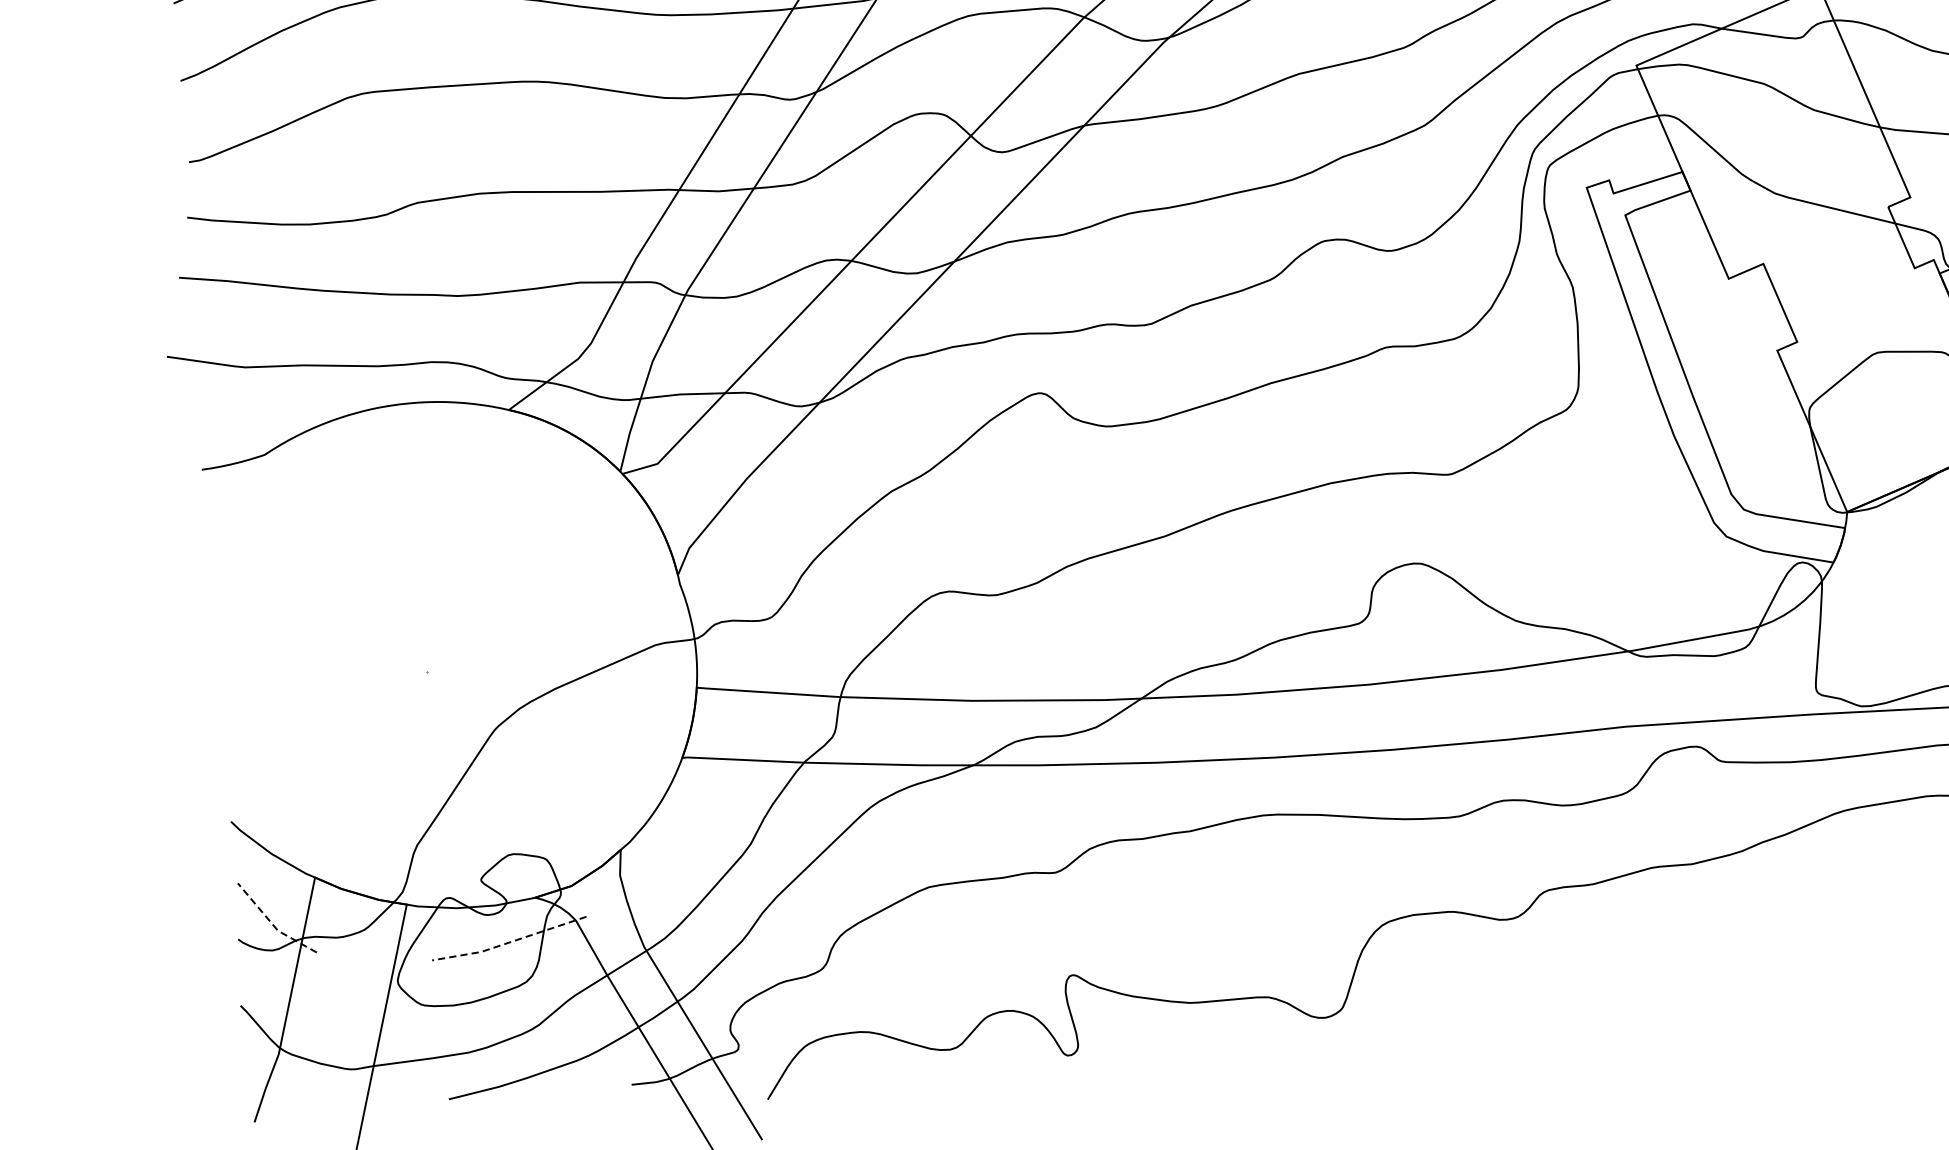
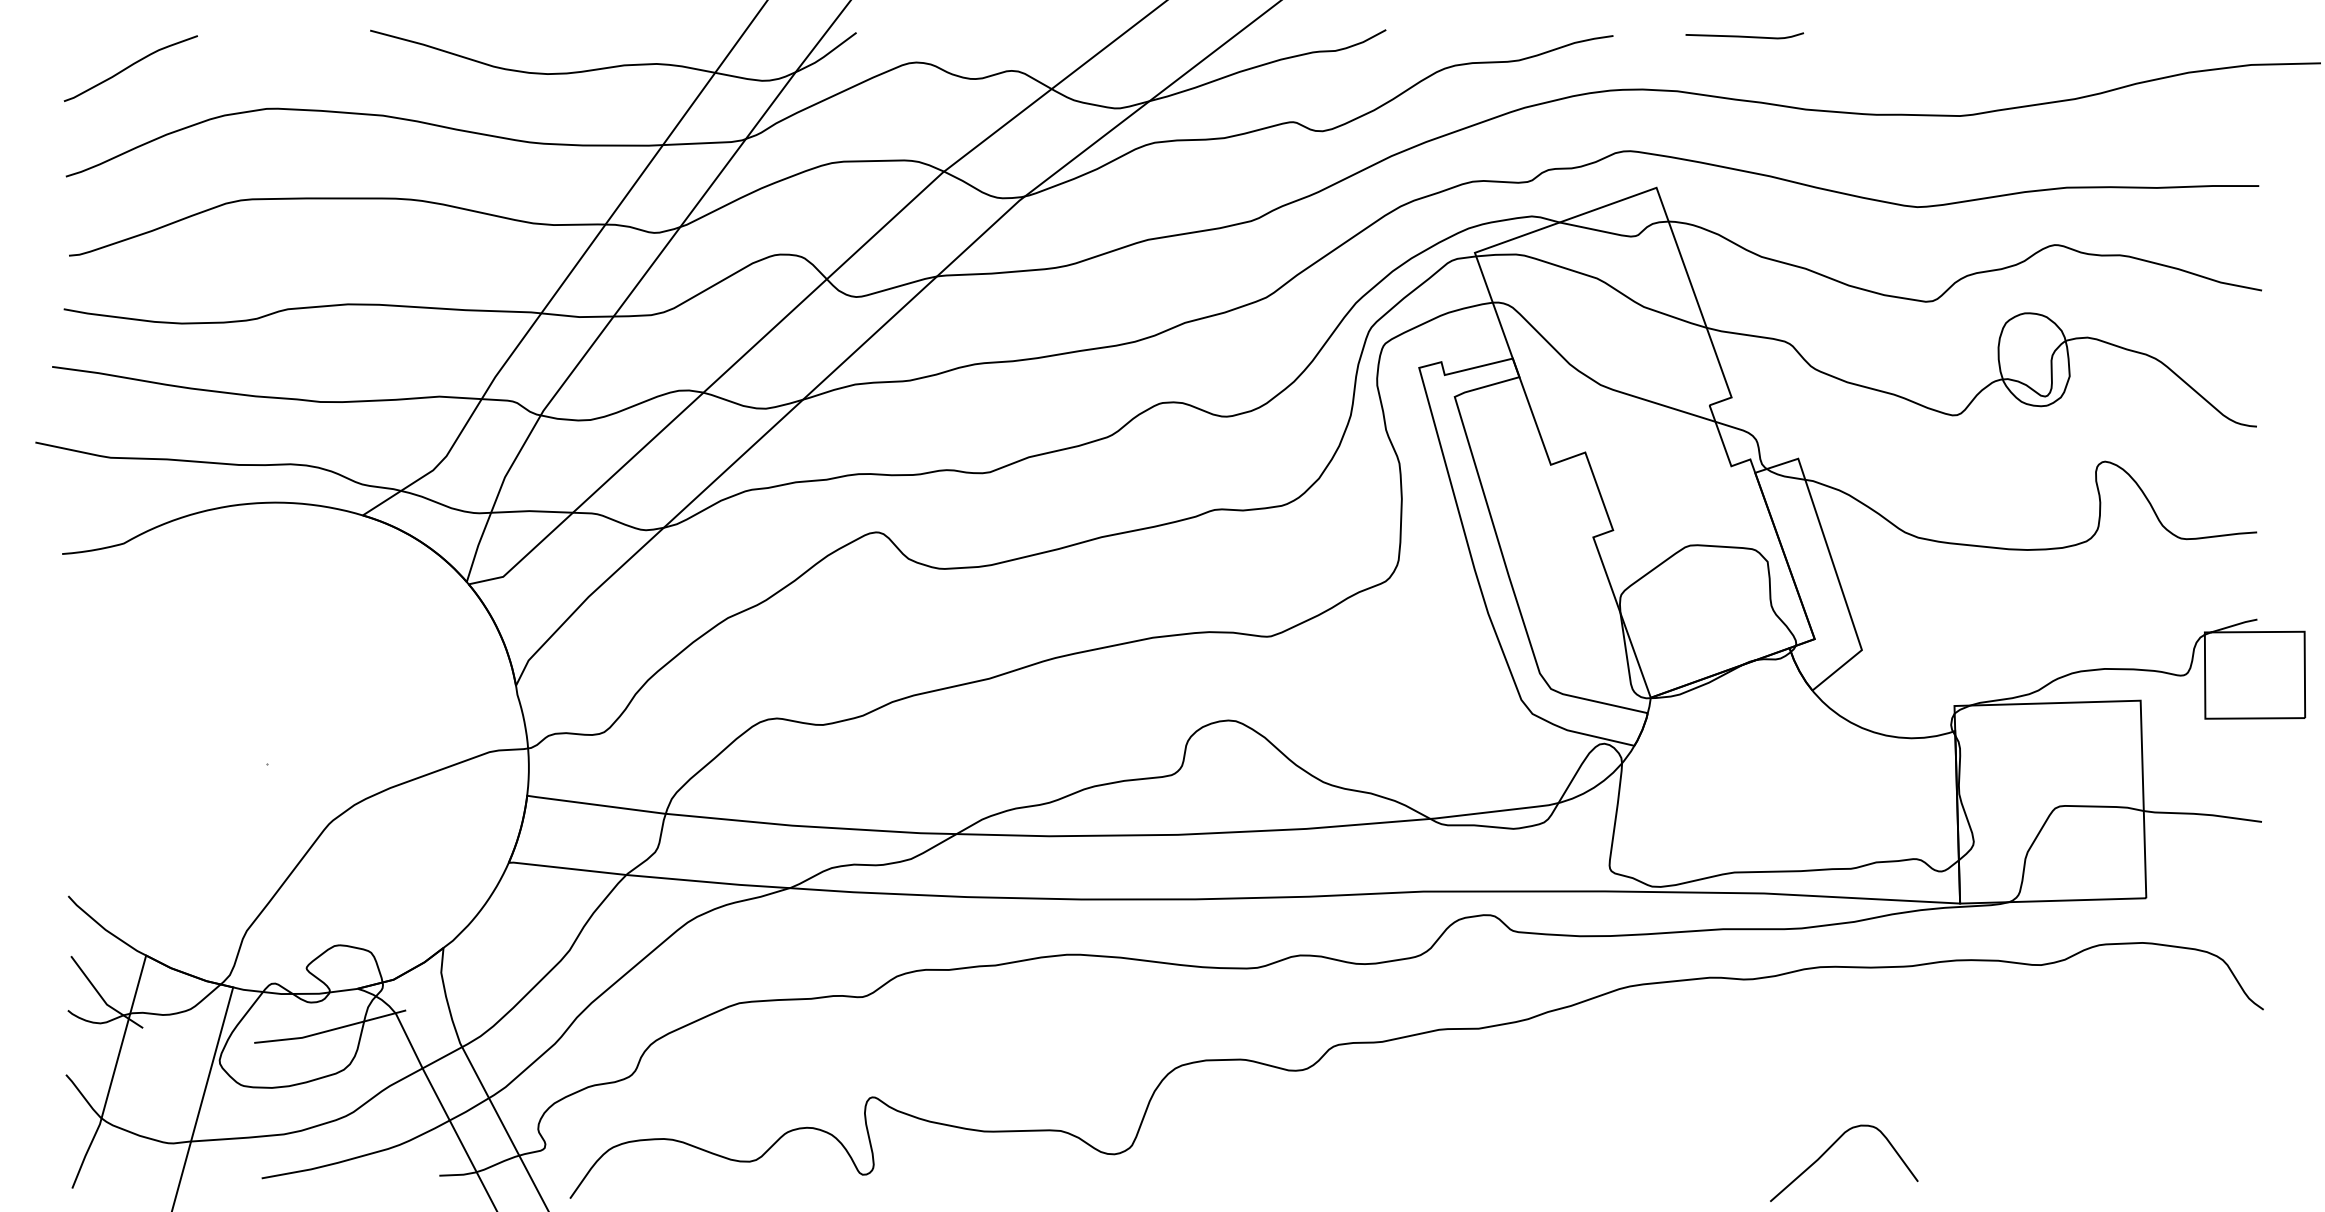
line: (272, 924) -> (102, 998), dashed -> solid
line: (509, 942) -> (330, 1030), dashed -> solid

